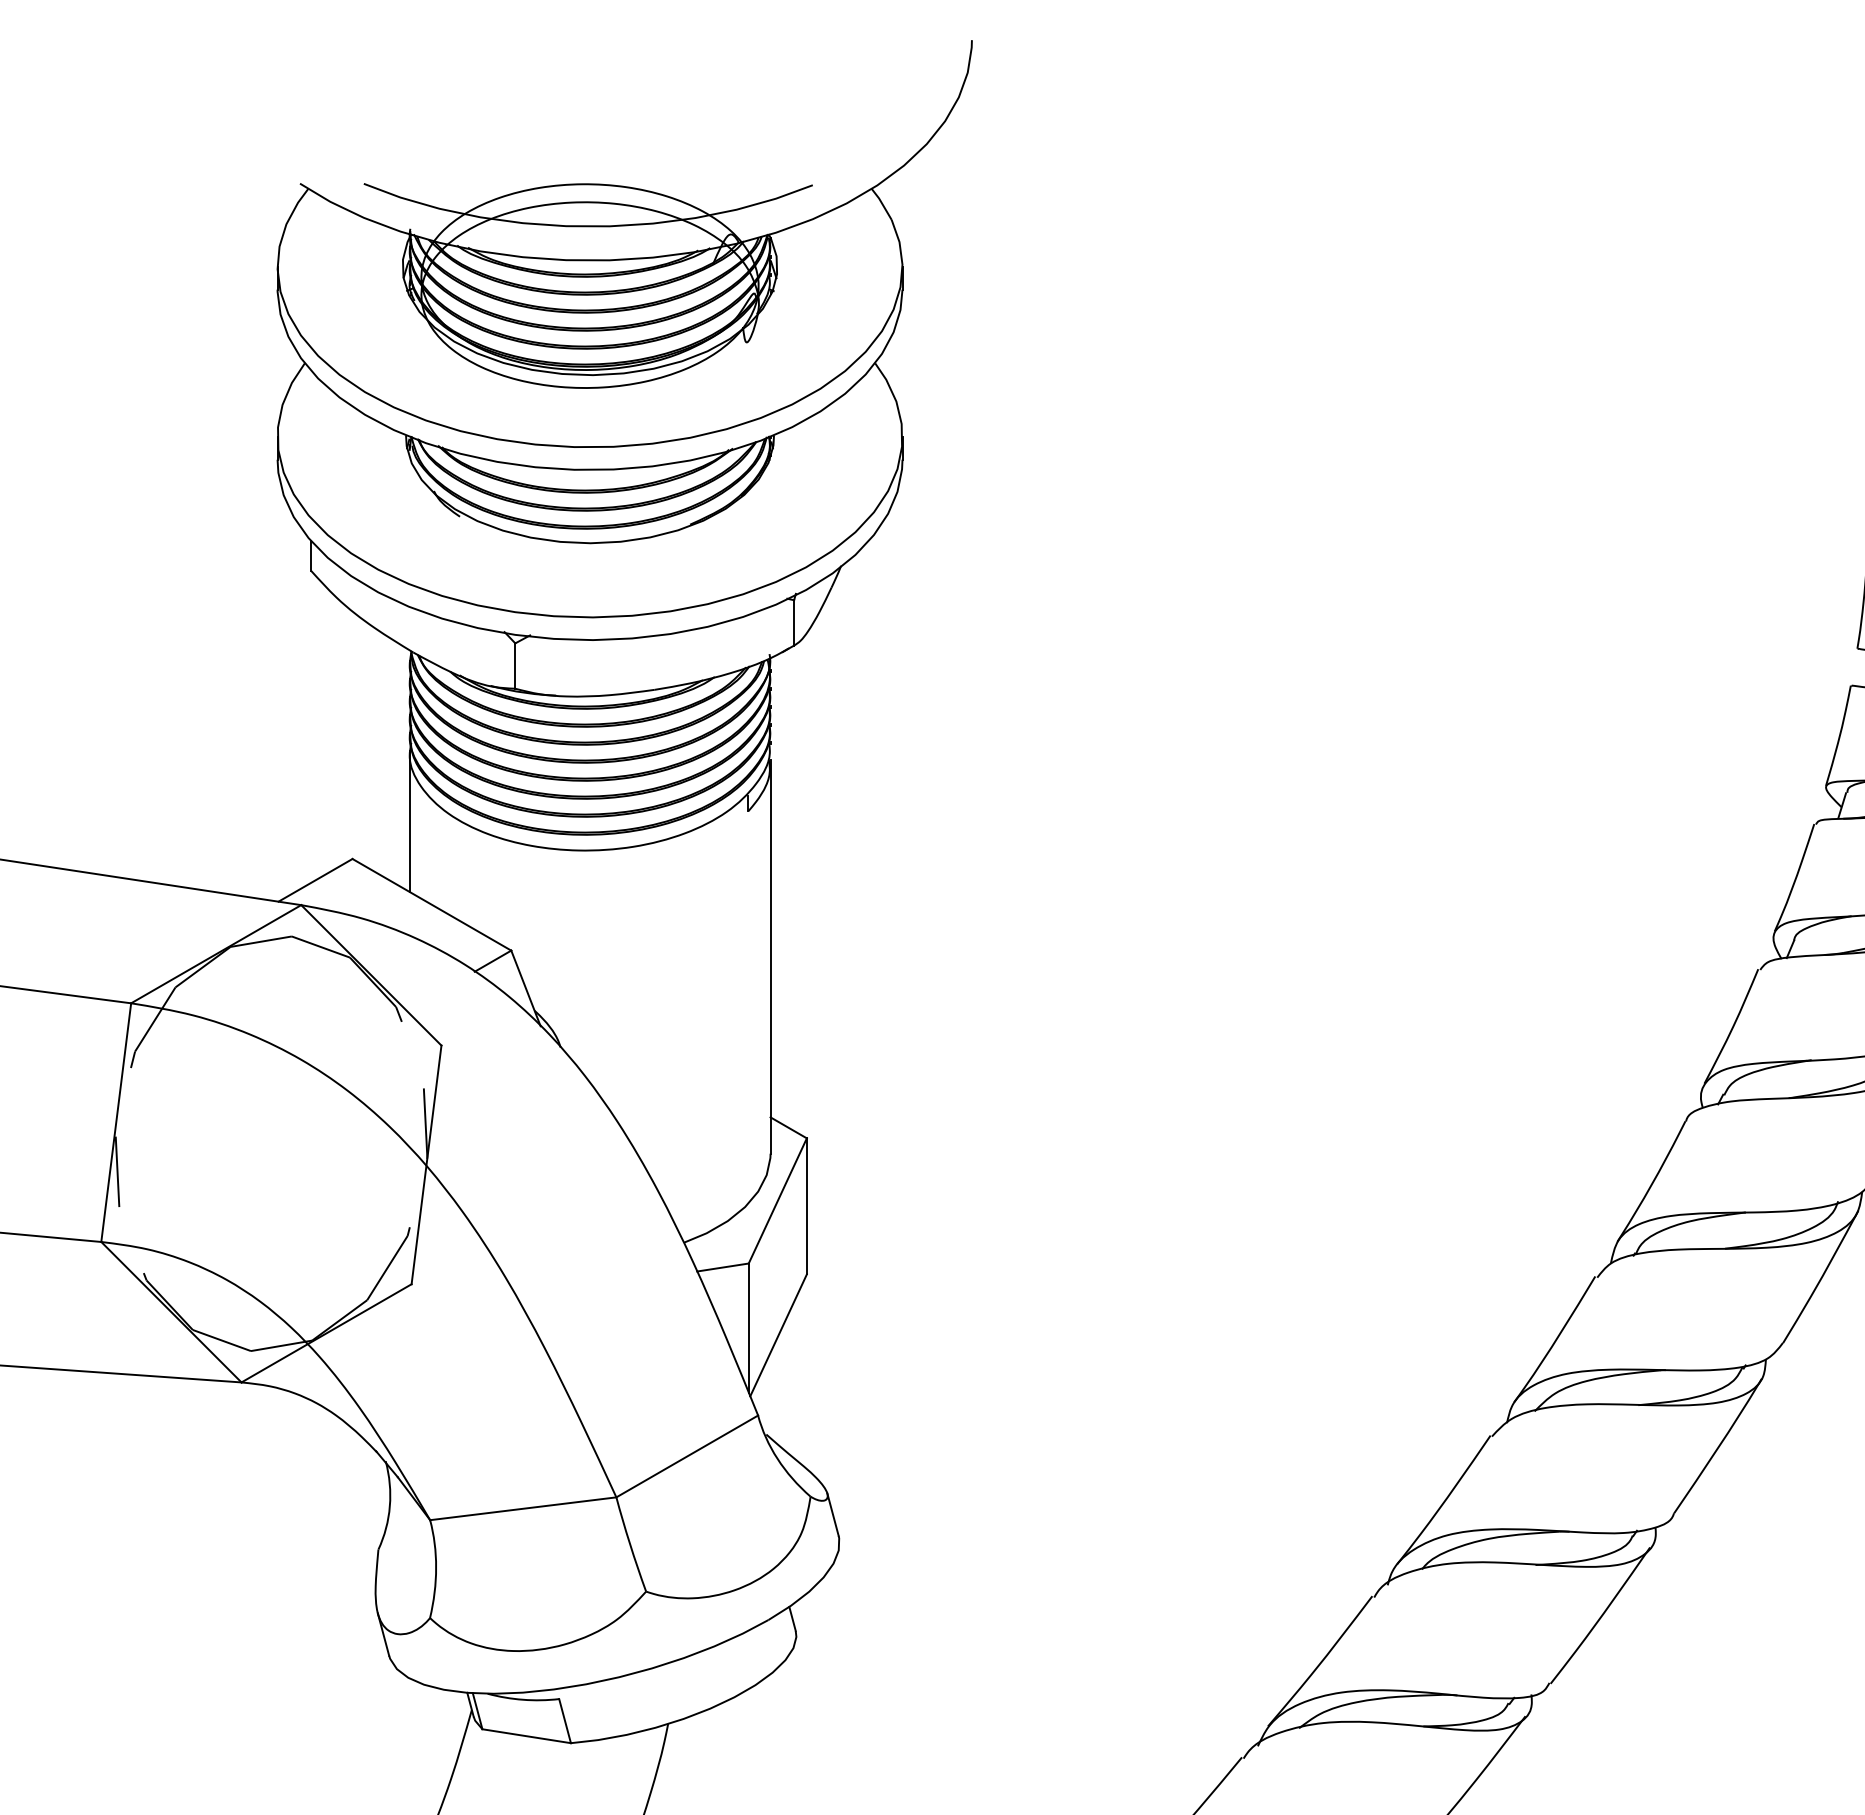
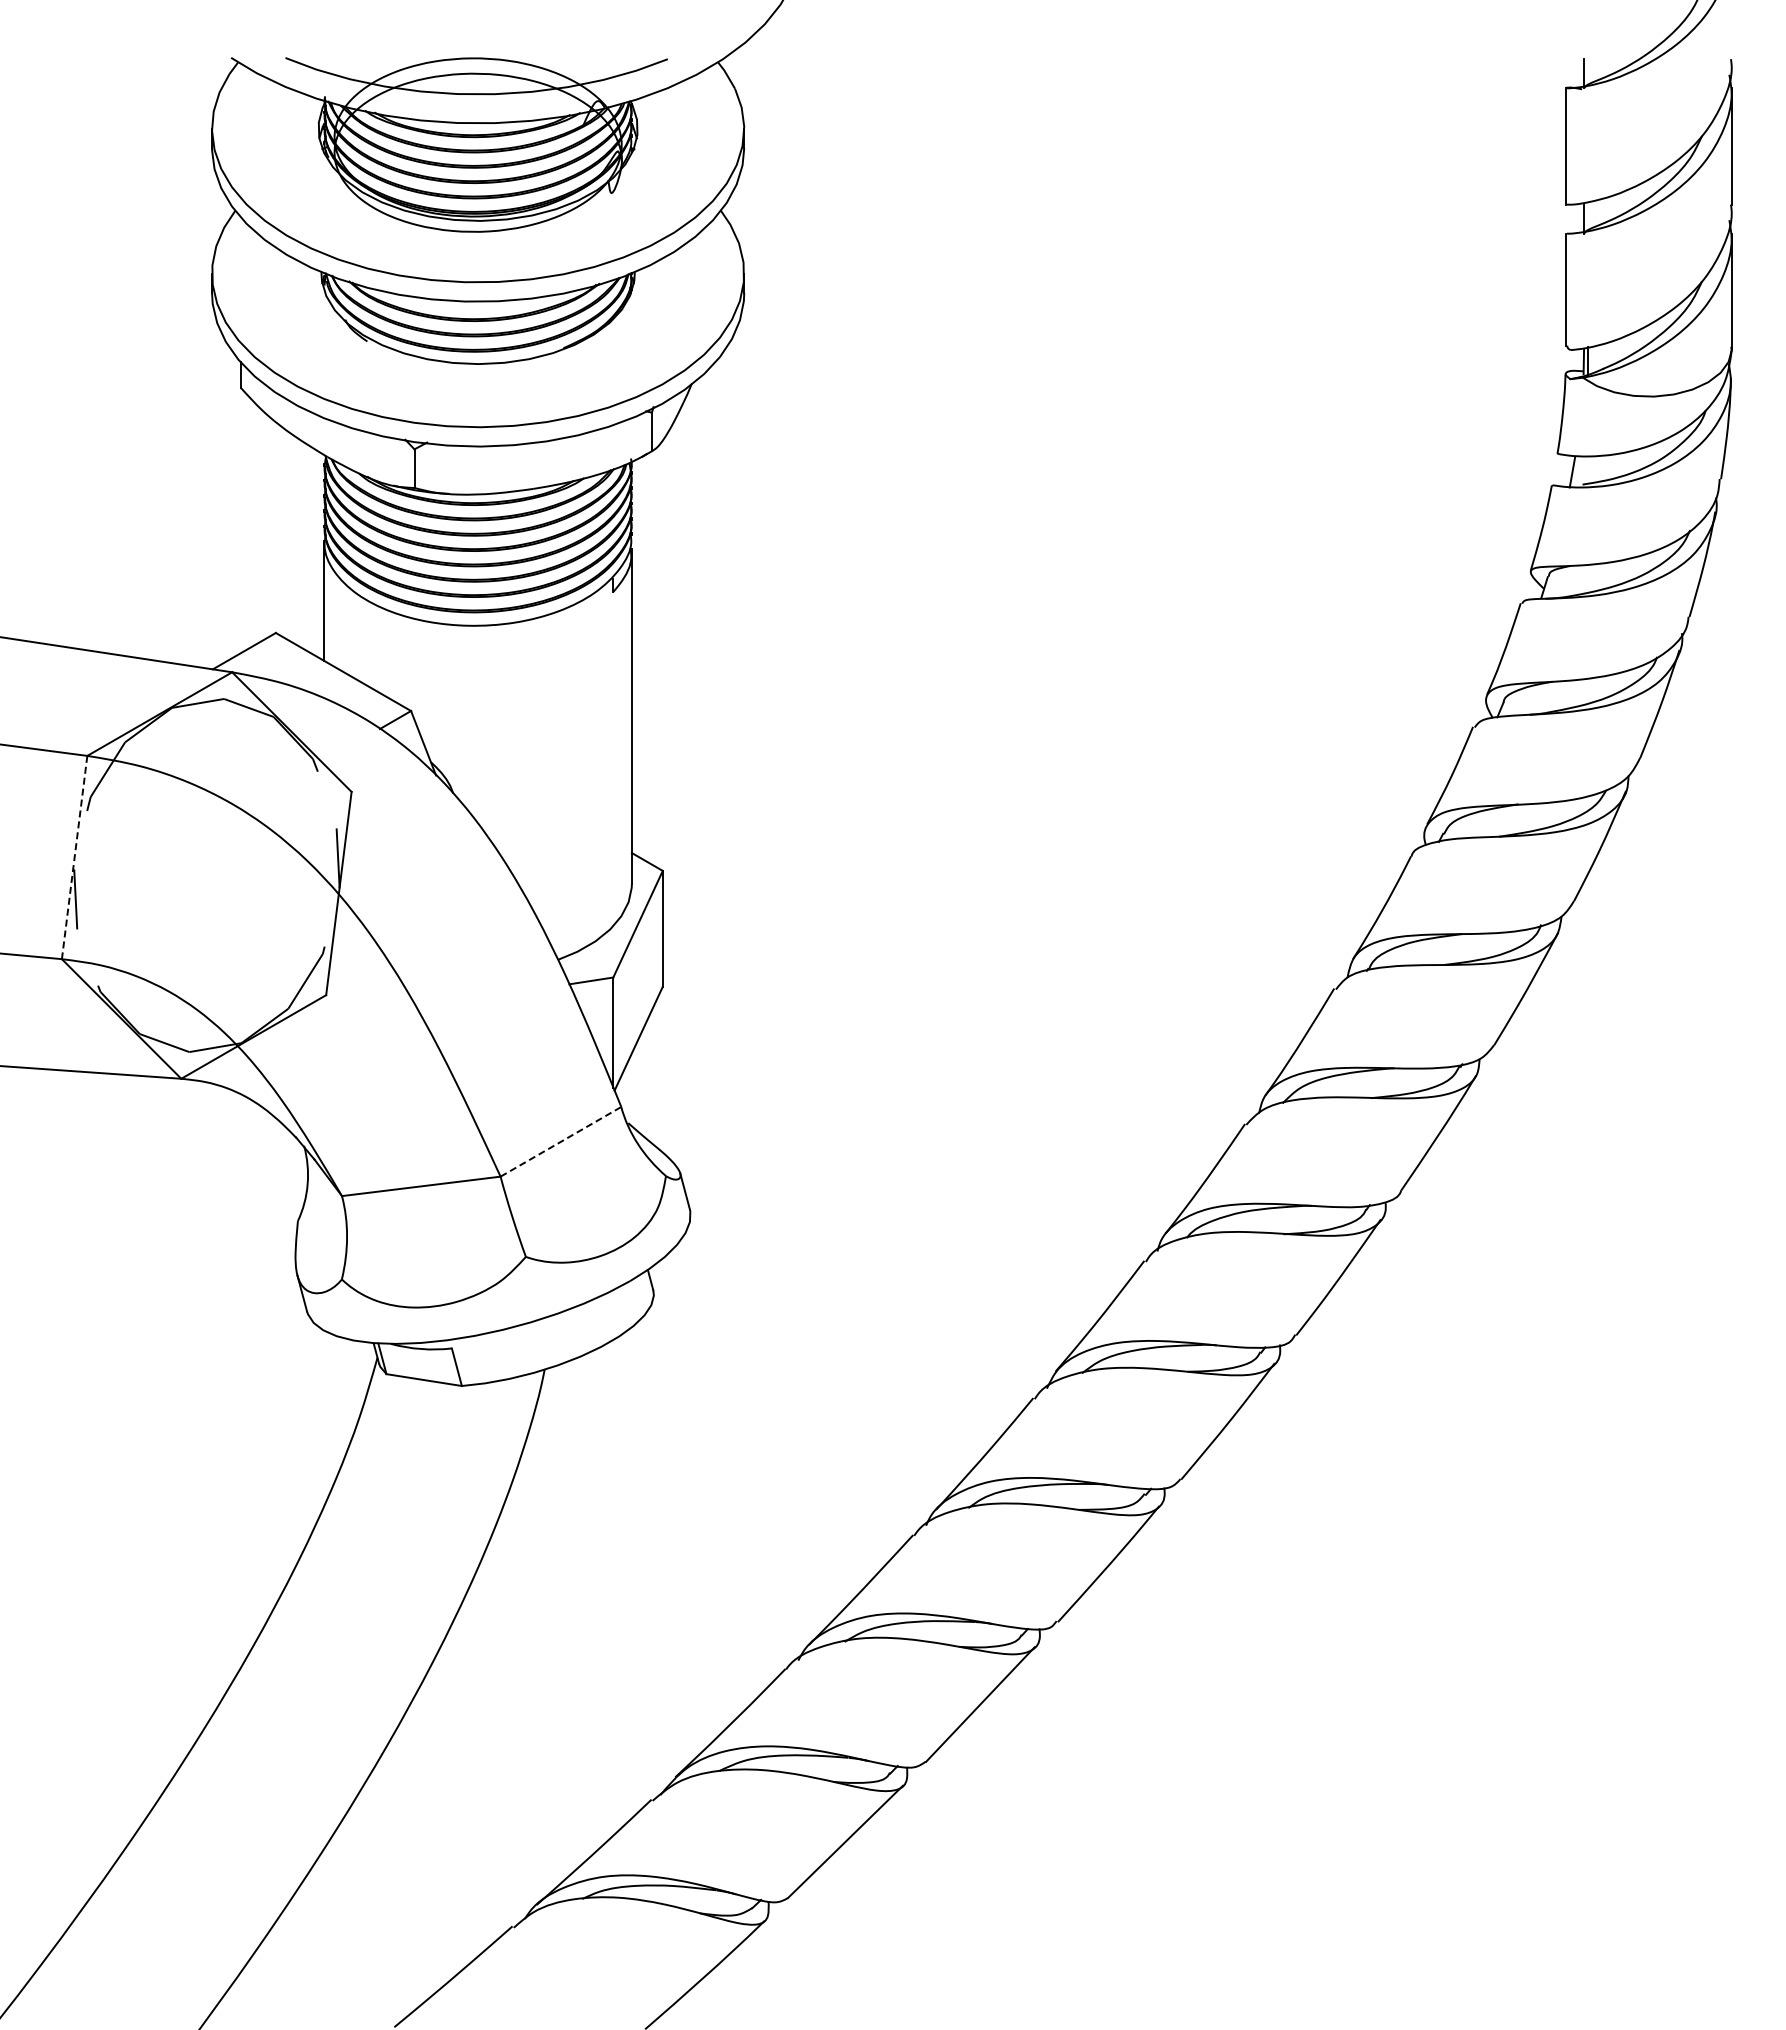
line: (116, 1123) -> (74, 858), solid -> dashed
line: (686, 1456) -> (560, 1141), solid -> dashed

